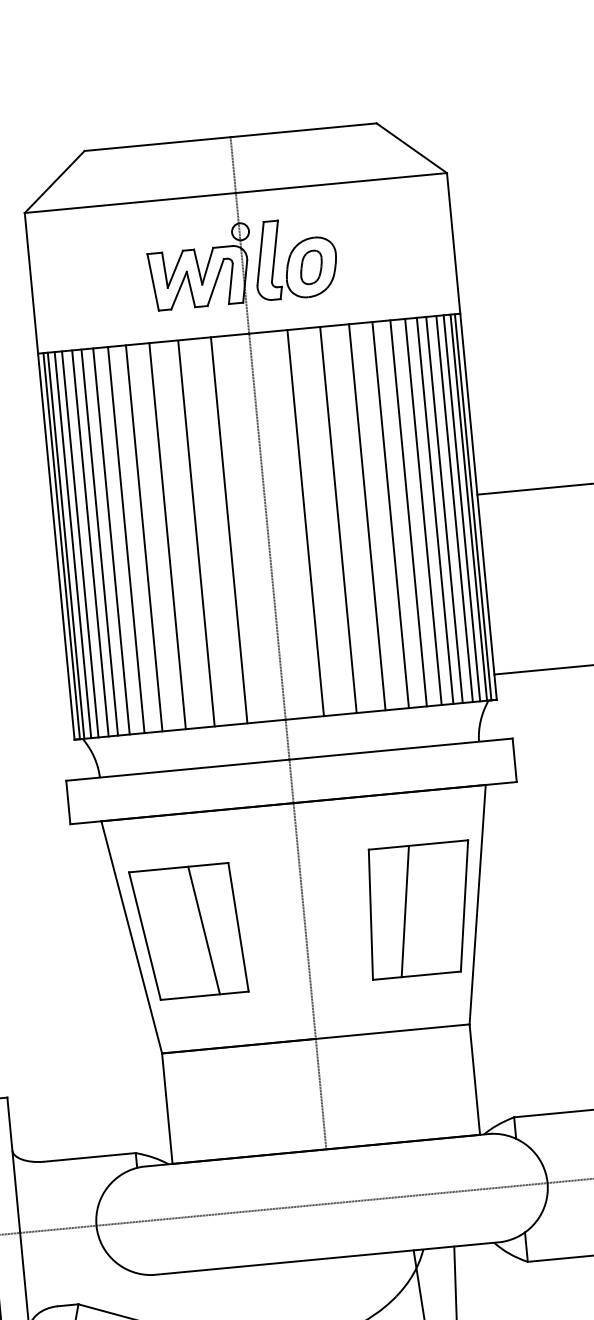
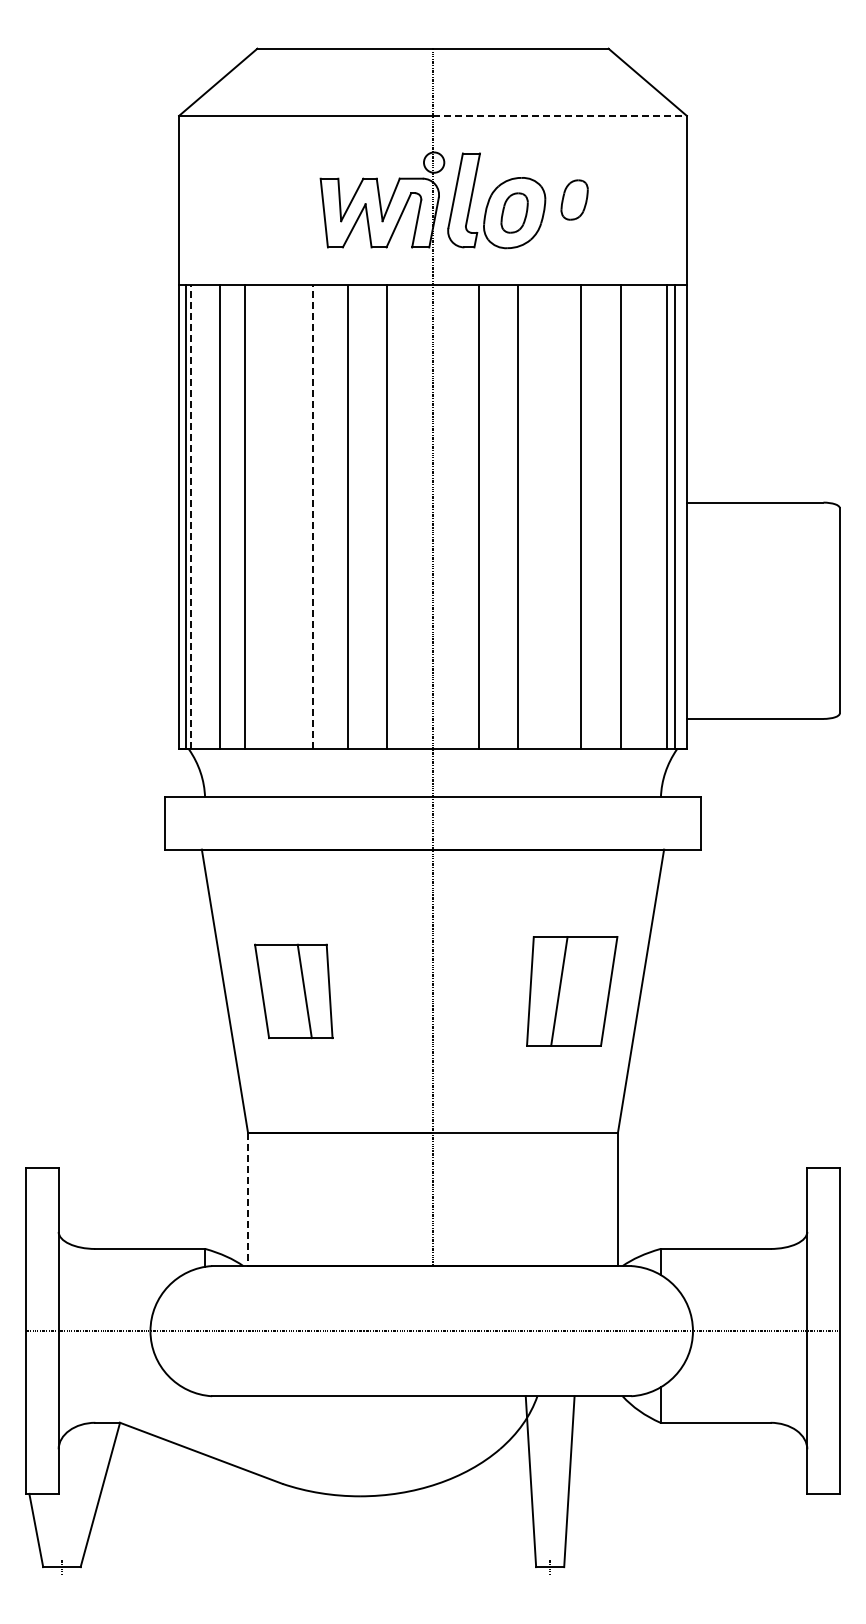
line: (341, 182) -> (559, 115), solid -> dashed
part: (360, 251) -> (574, 199), added
line: (473, 507) -> (680, 517), removed
line: (454, 509) -> (658, 517), removed
line: (444, 510) -> (645, 517), removed
line: (435, 511) -> (634, 517), removed
line: (408, 513) -> (602, 517), removed
line: (367, 517) -> (553, 517), removed
line: (167, 535) -> (312, 516), solid -> dashed
line: (143, 538) -> (284, 517), removed
line: (126, 540) -> (263, 517), removed
line: (99, 542) -> (231, 517), removed
line: (79, 544) -> (207, 517), removed
line: (65, 545) -> (190, 516), solid -> dashed
line: (73, 545) -> (199, 517), removed
part: (419, 910) -> (571, 991), size x0.7
part: (188, 932) -> (293, 991), size x0.6
line: (167, 1109) -> (248, 1200), solid -> dashed

